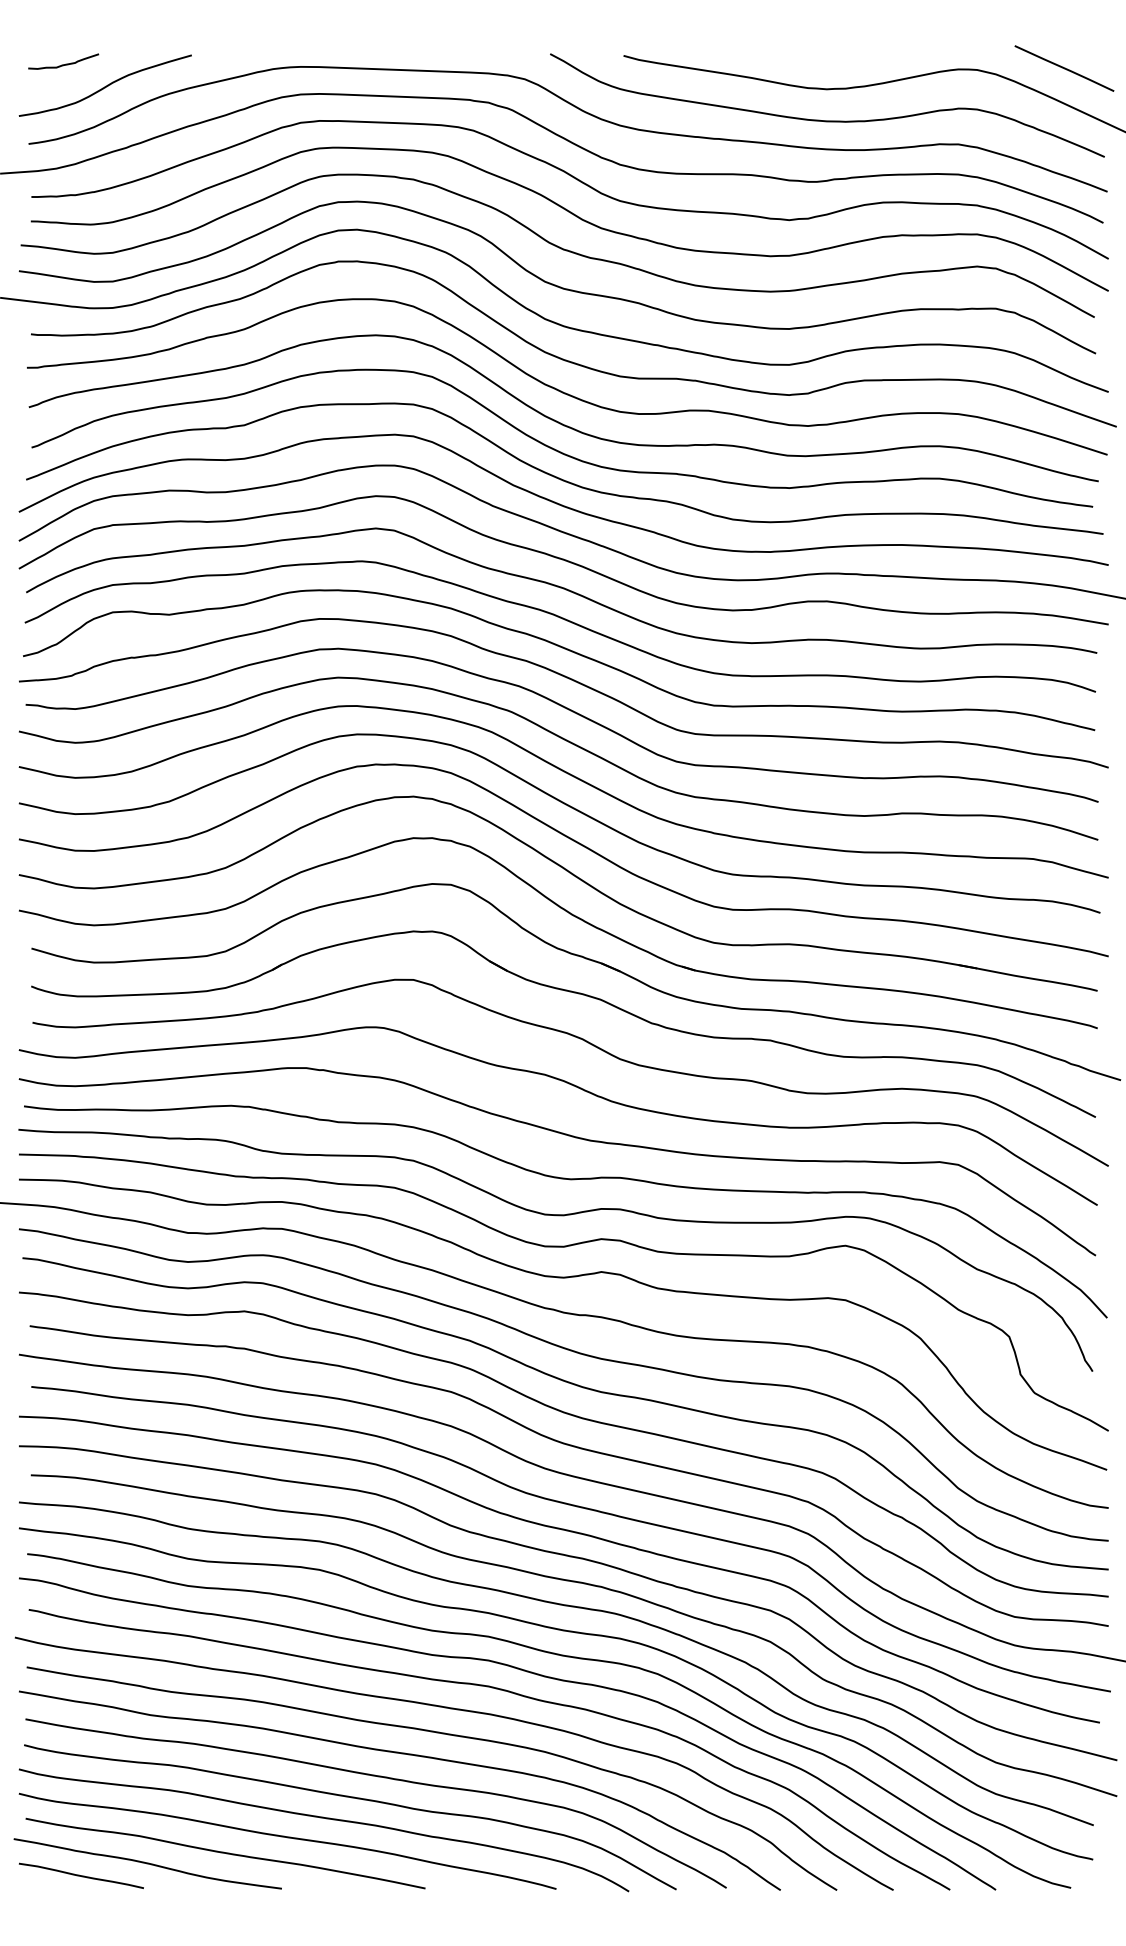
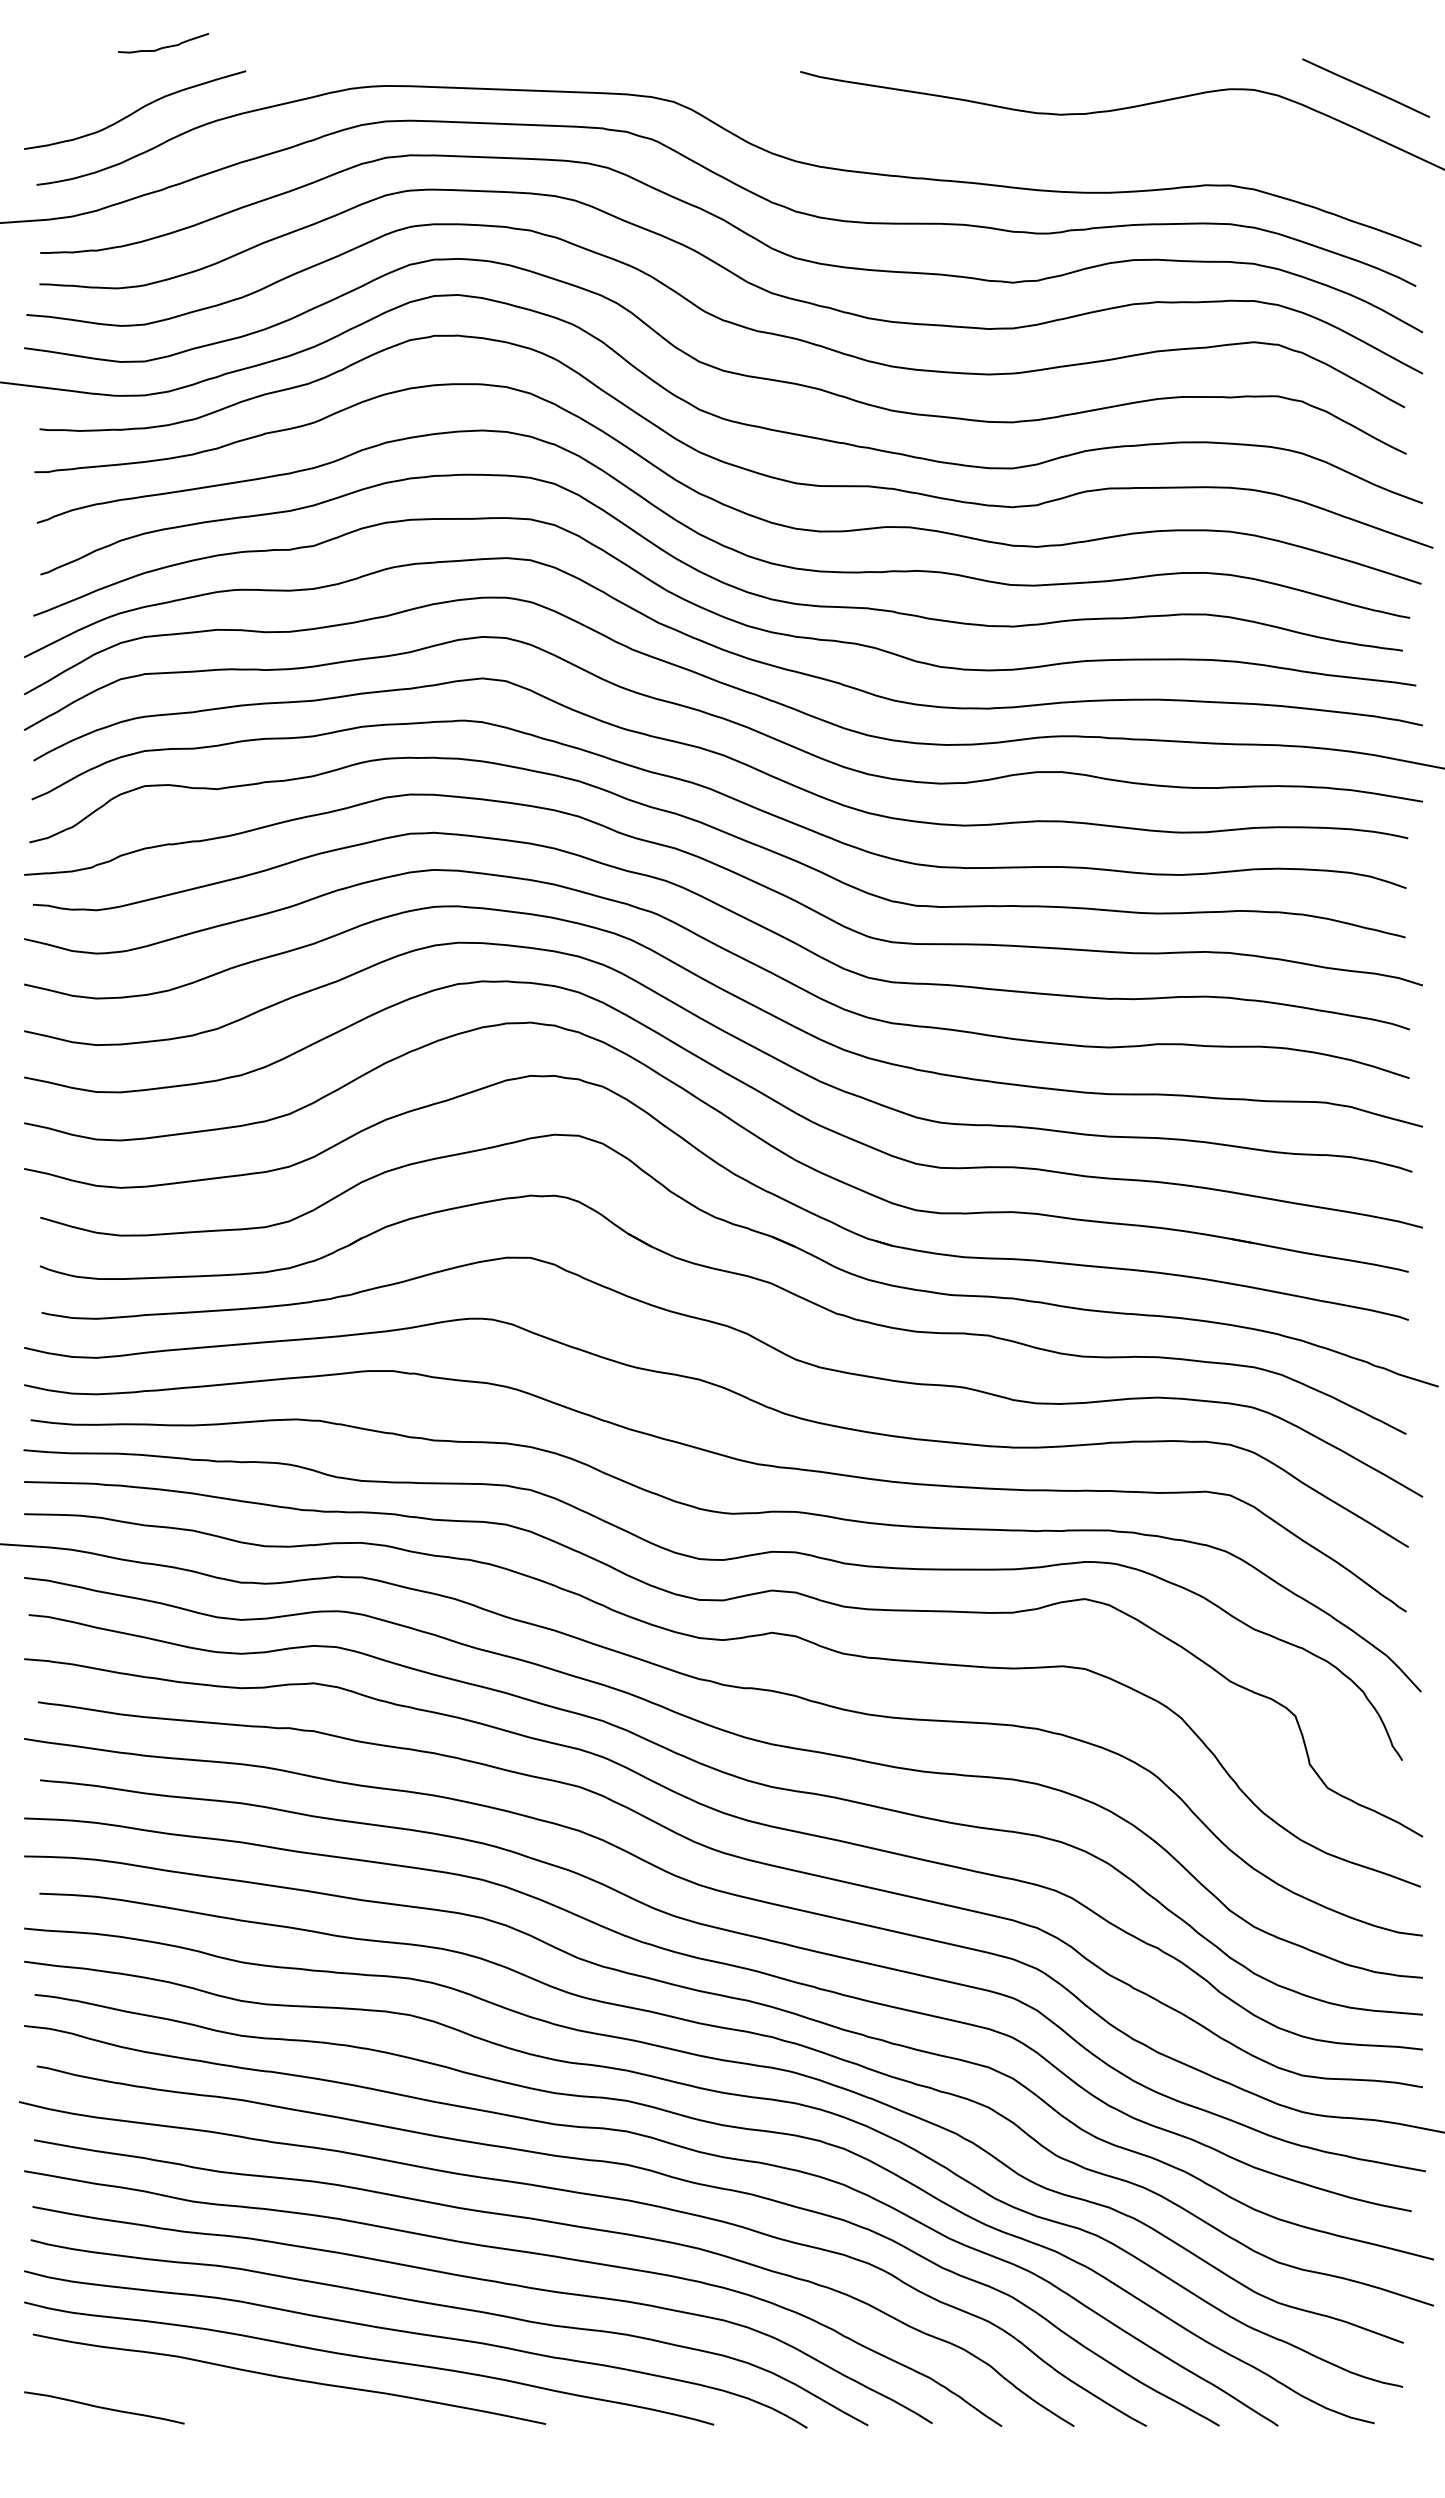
curve: (63, 64) -> (163, 46), moved
curve: (825, 120) -> (1059, 154), removed
curve: (147, 1863) -> (189, 2392), removed

